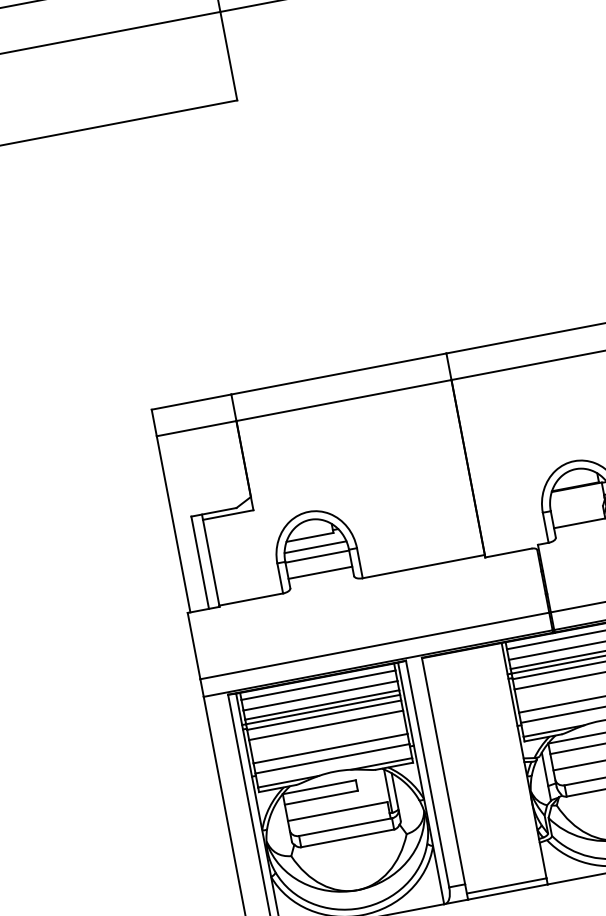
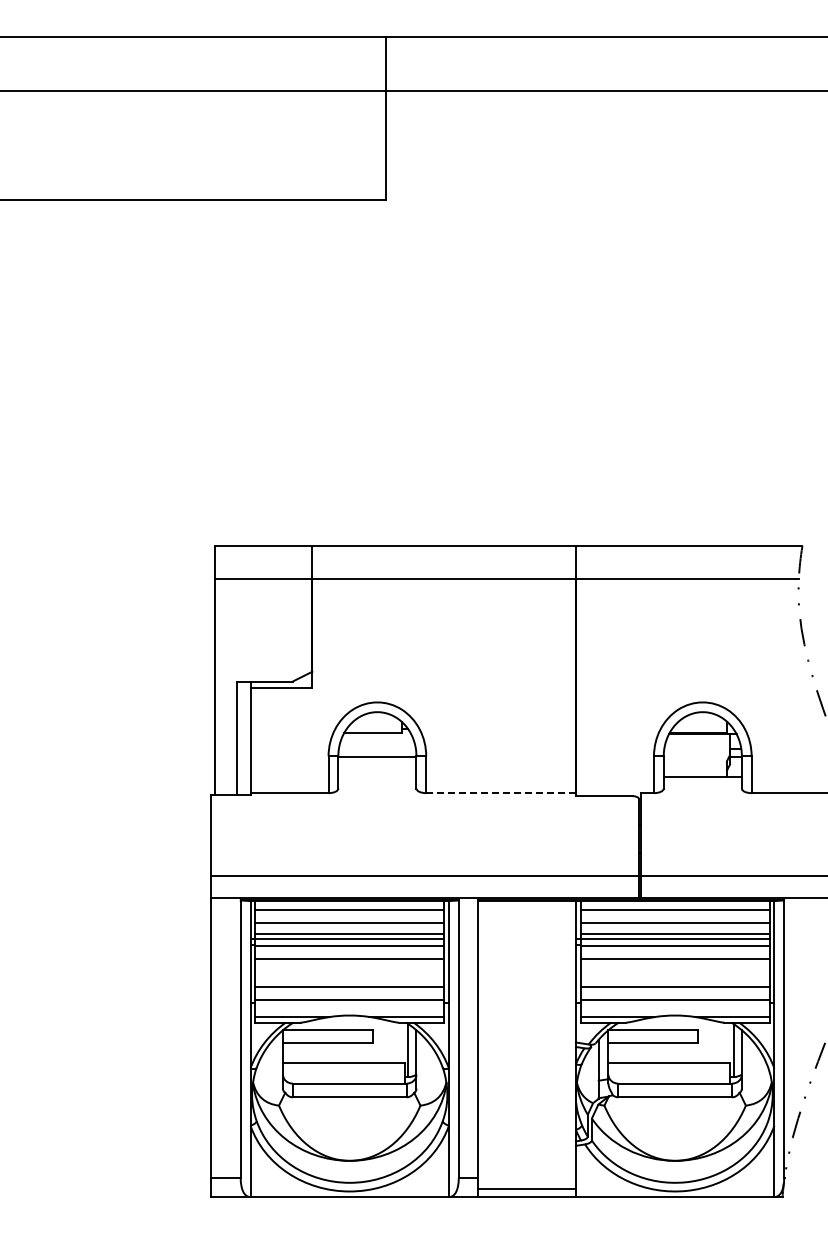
line: (315, 546) -> (377, 745), removed
line: (424, 566) -> (501, 793), solid -> dashed
line: (320, 573) -> (377, 777), removed

